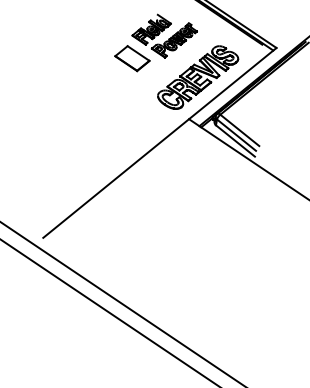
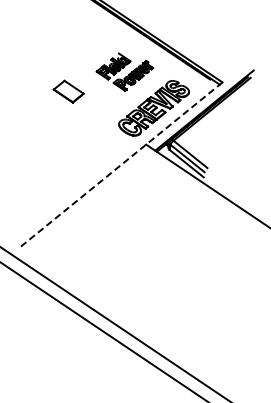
part: (132, 58) -> (68, 91), moved
line: (159, 143) -> (120, 165), solid -> dashed

